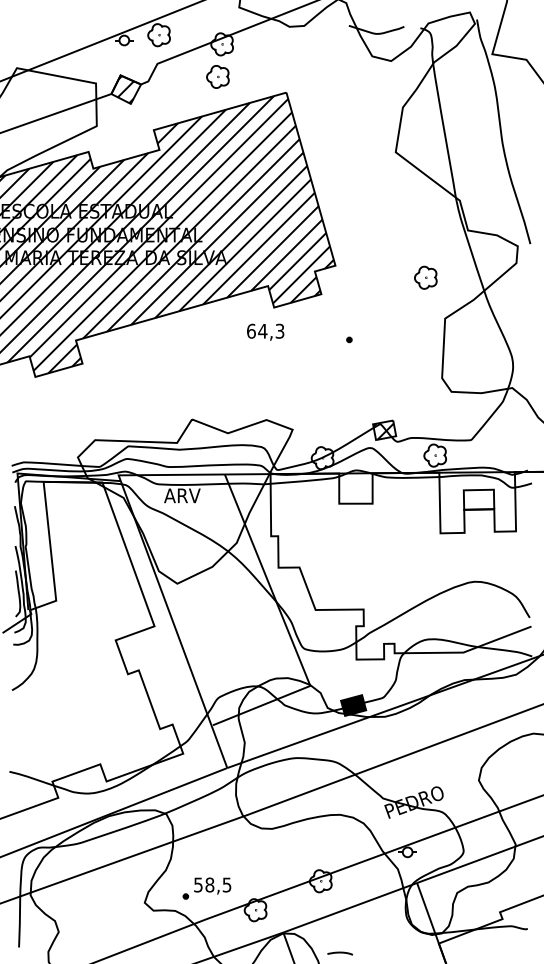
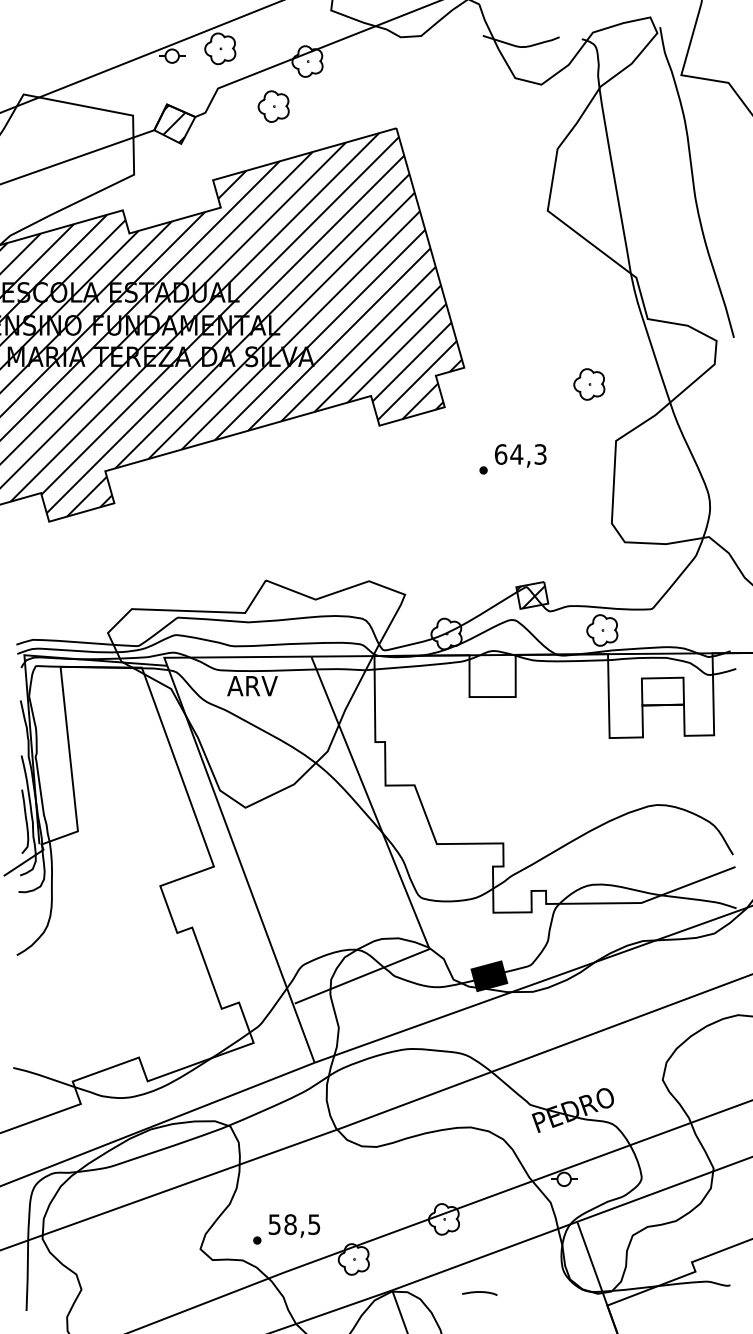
part: (217, 76) -> (273, 106), moved
text: (265, 332) -> (520, 455), moved
curve: (339, 952) -> (479, 1292), moved

